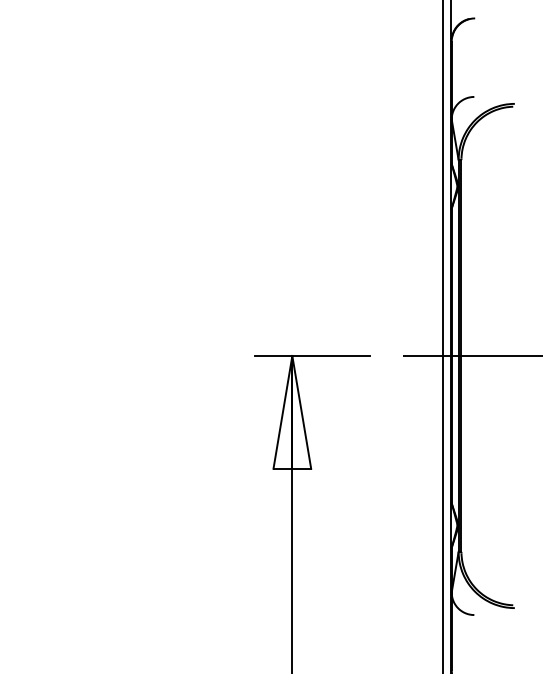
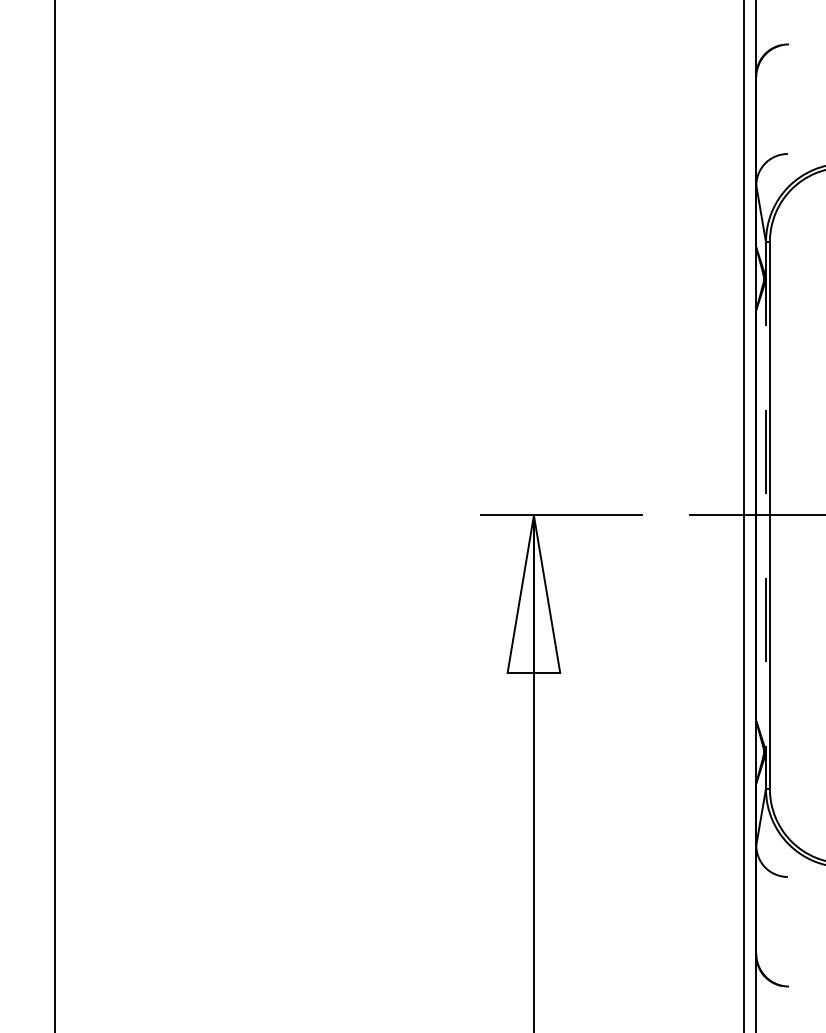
line: (458, 356) -> (765, 515), solid -> dashed

